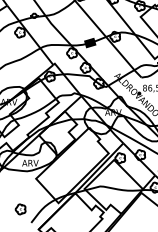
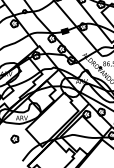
part: (20, 209) -> (14, 139), moved

